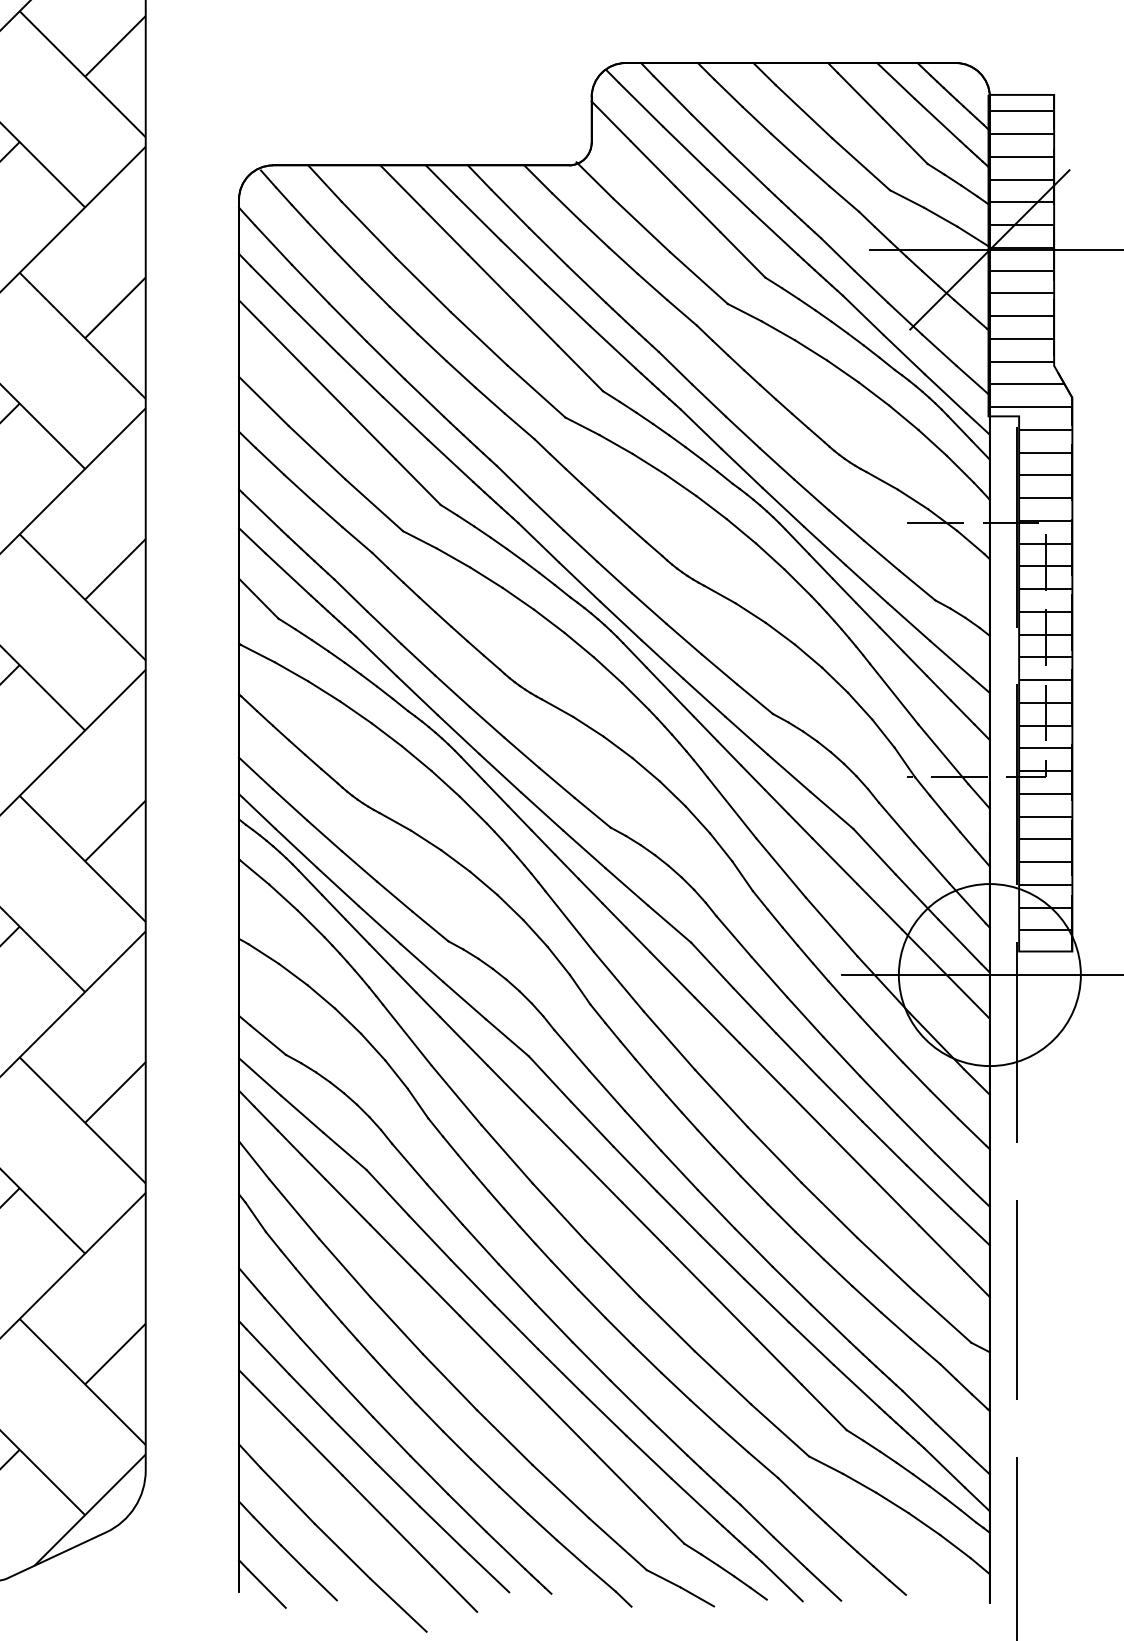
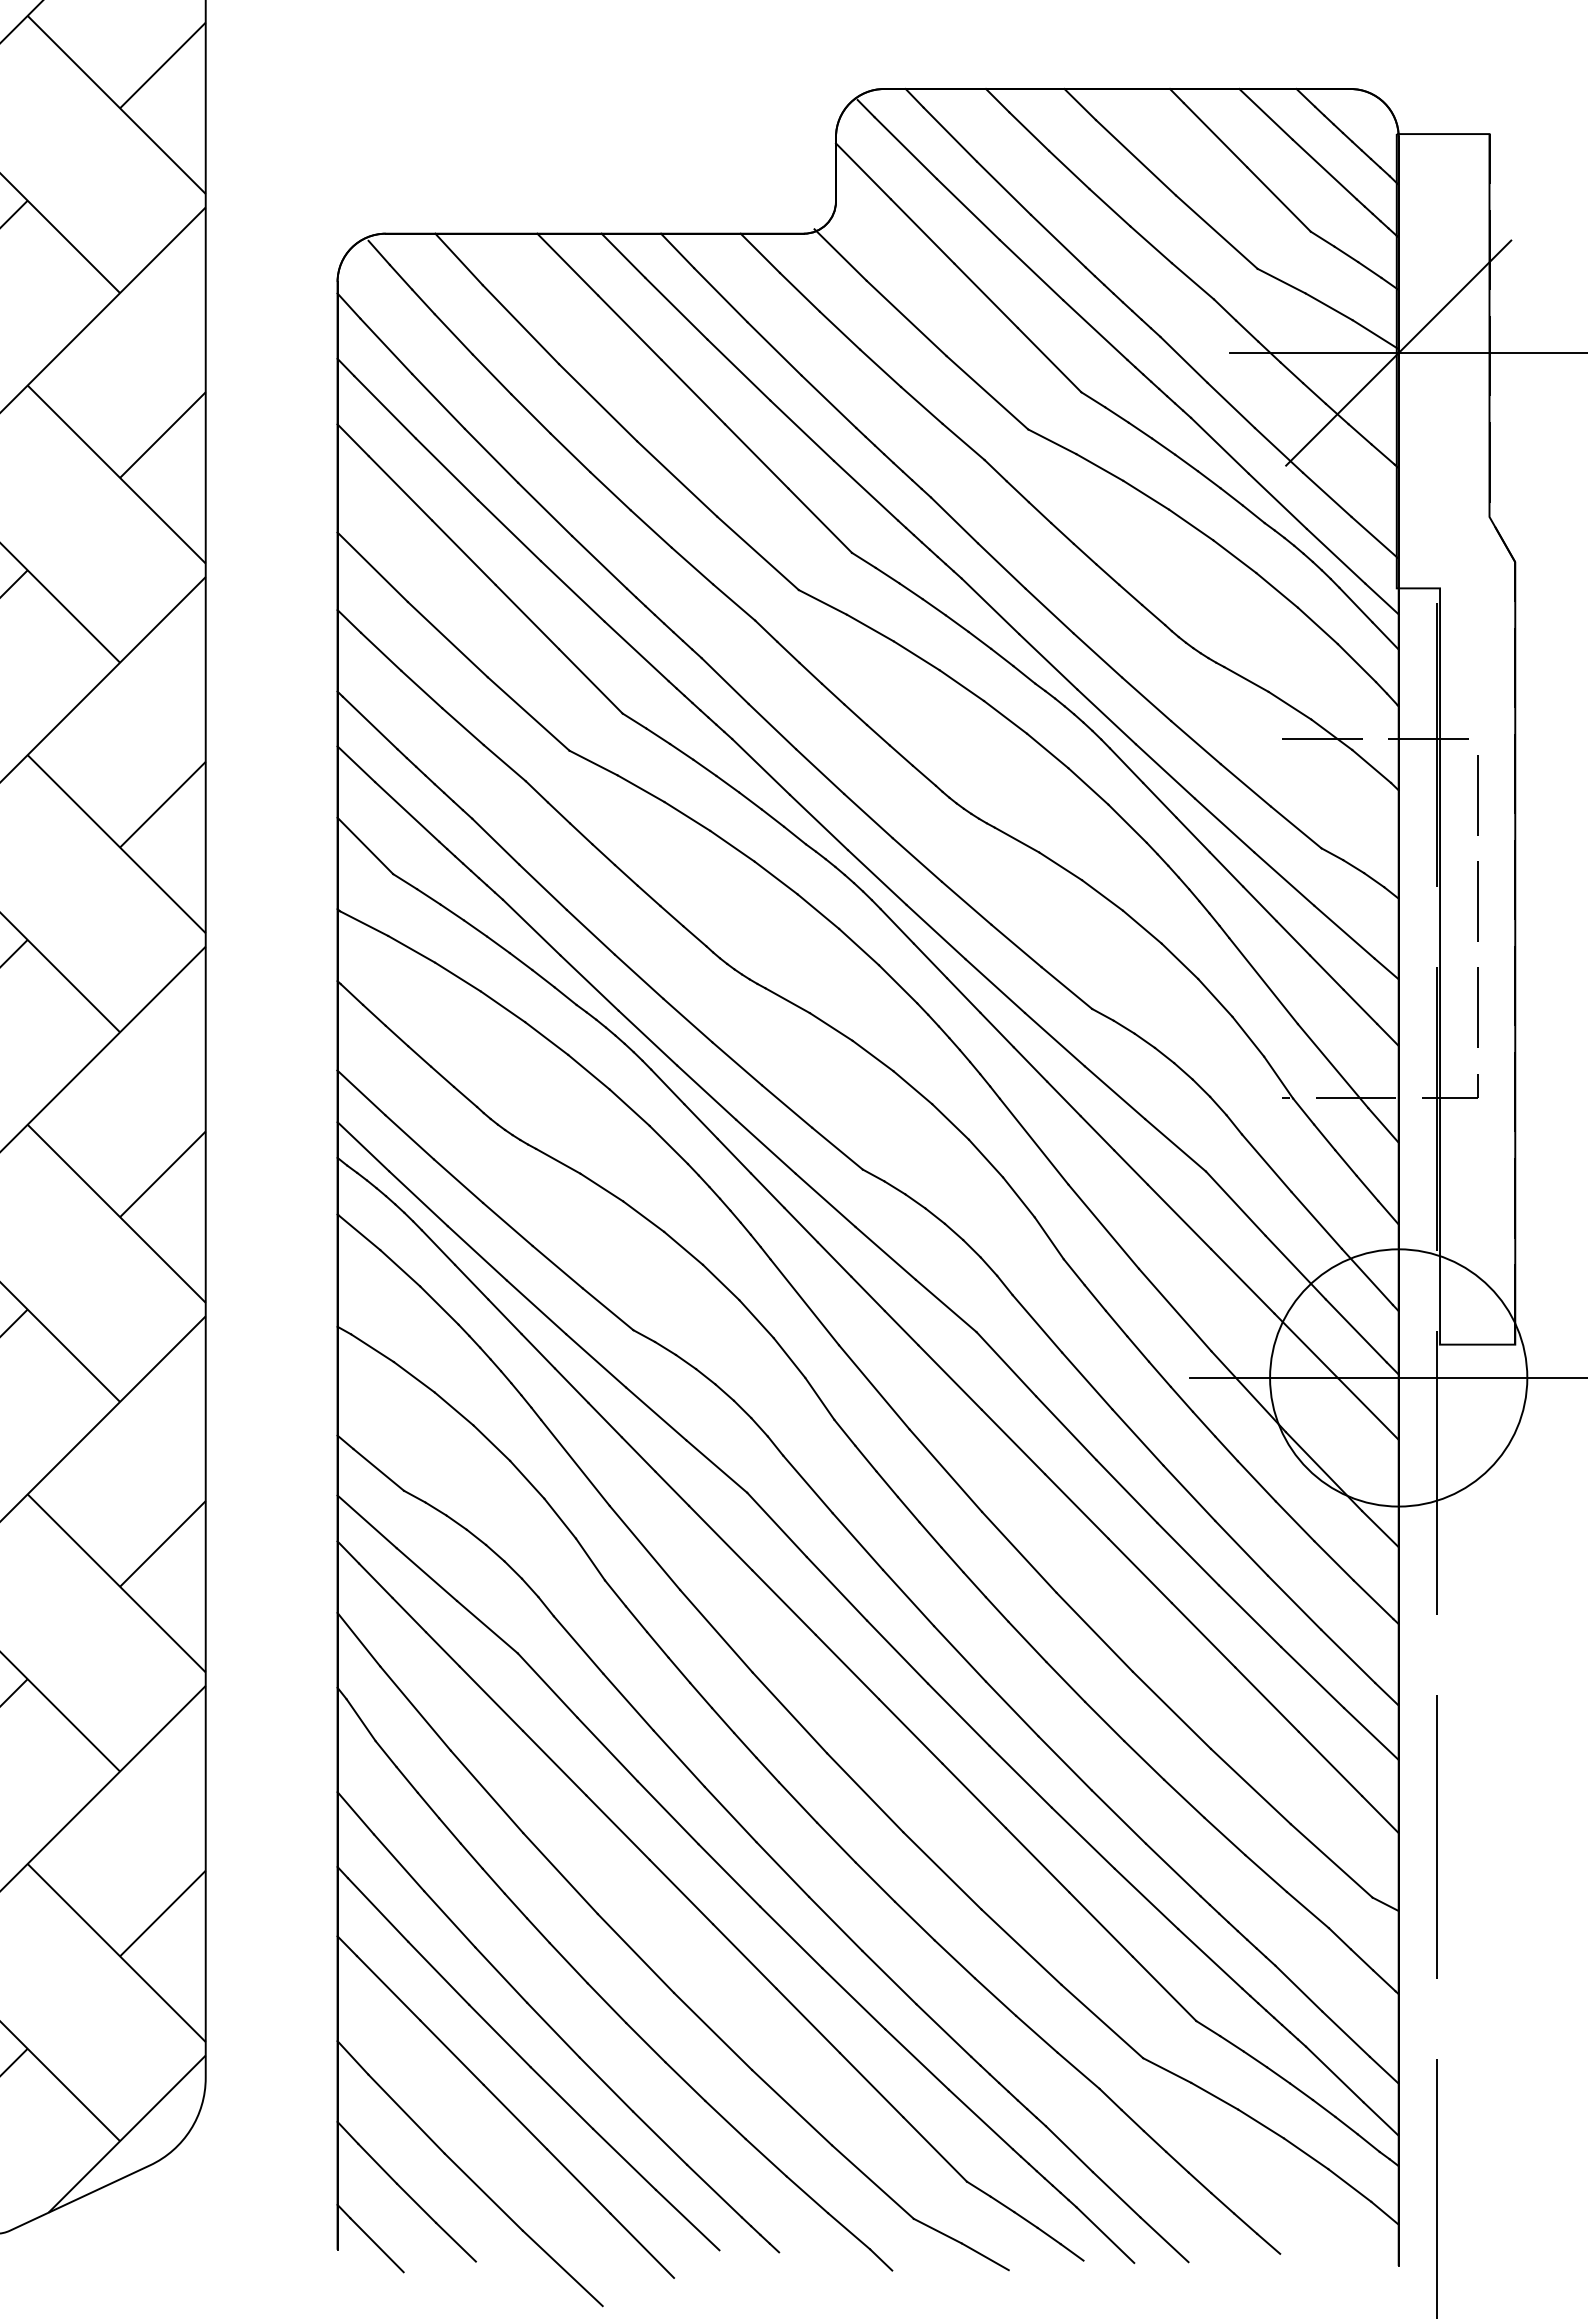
hatch: (1030, 520) -> (1455, 735), removed

